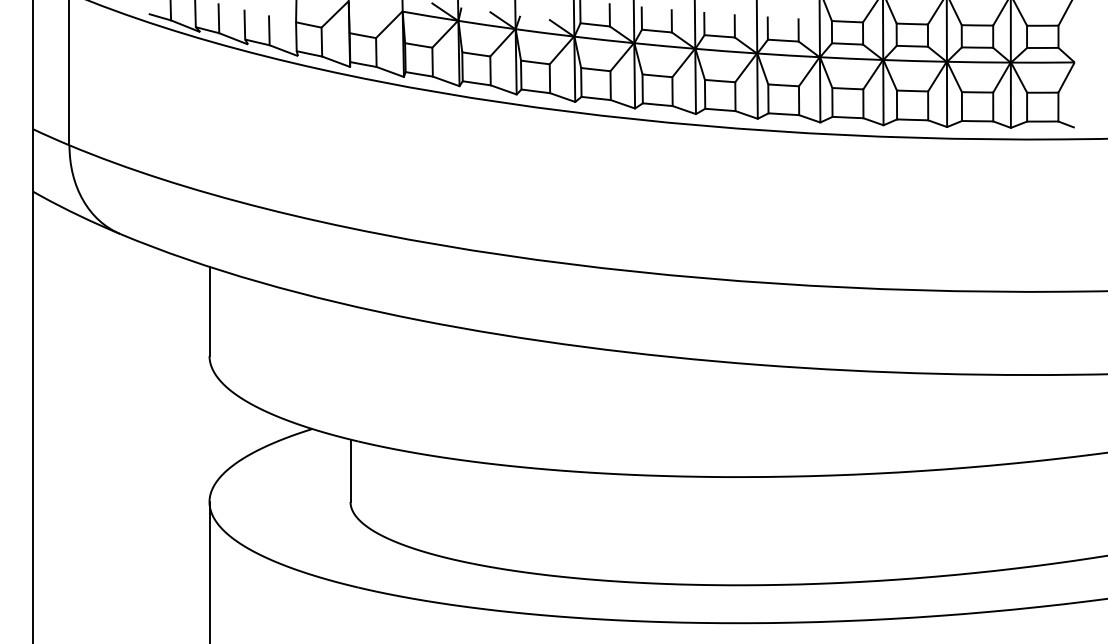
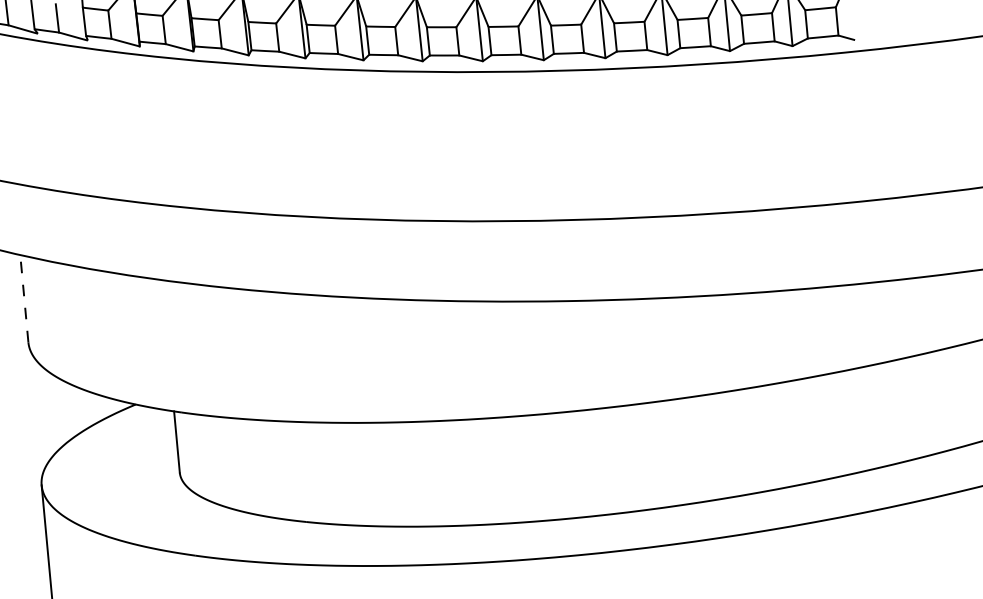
line: (209, 311) -> (24, 298), solid -> dashed

